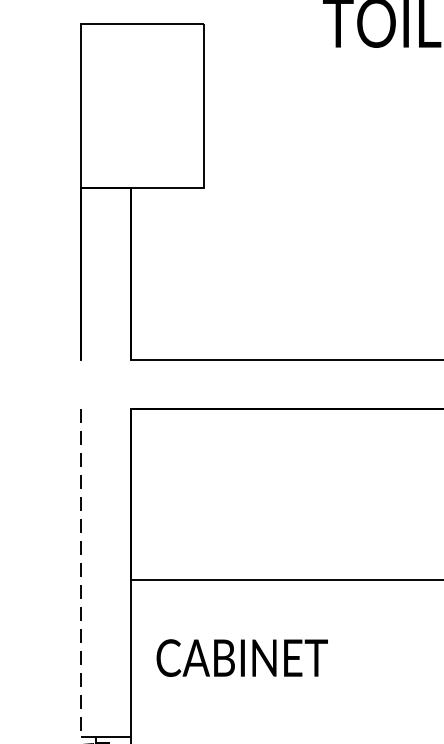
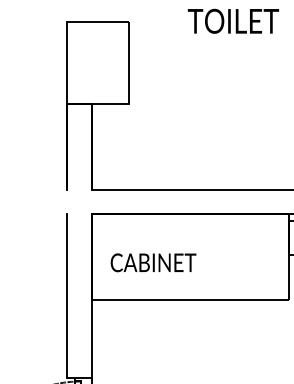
line: (82, 573) -> (67, 296), dashed -> solid
text: (242, 657) -> (153, 262), moved

